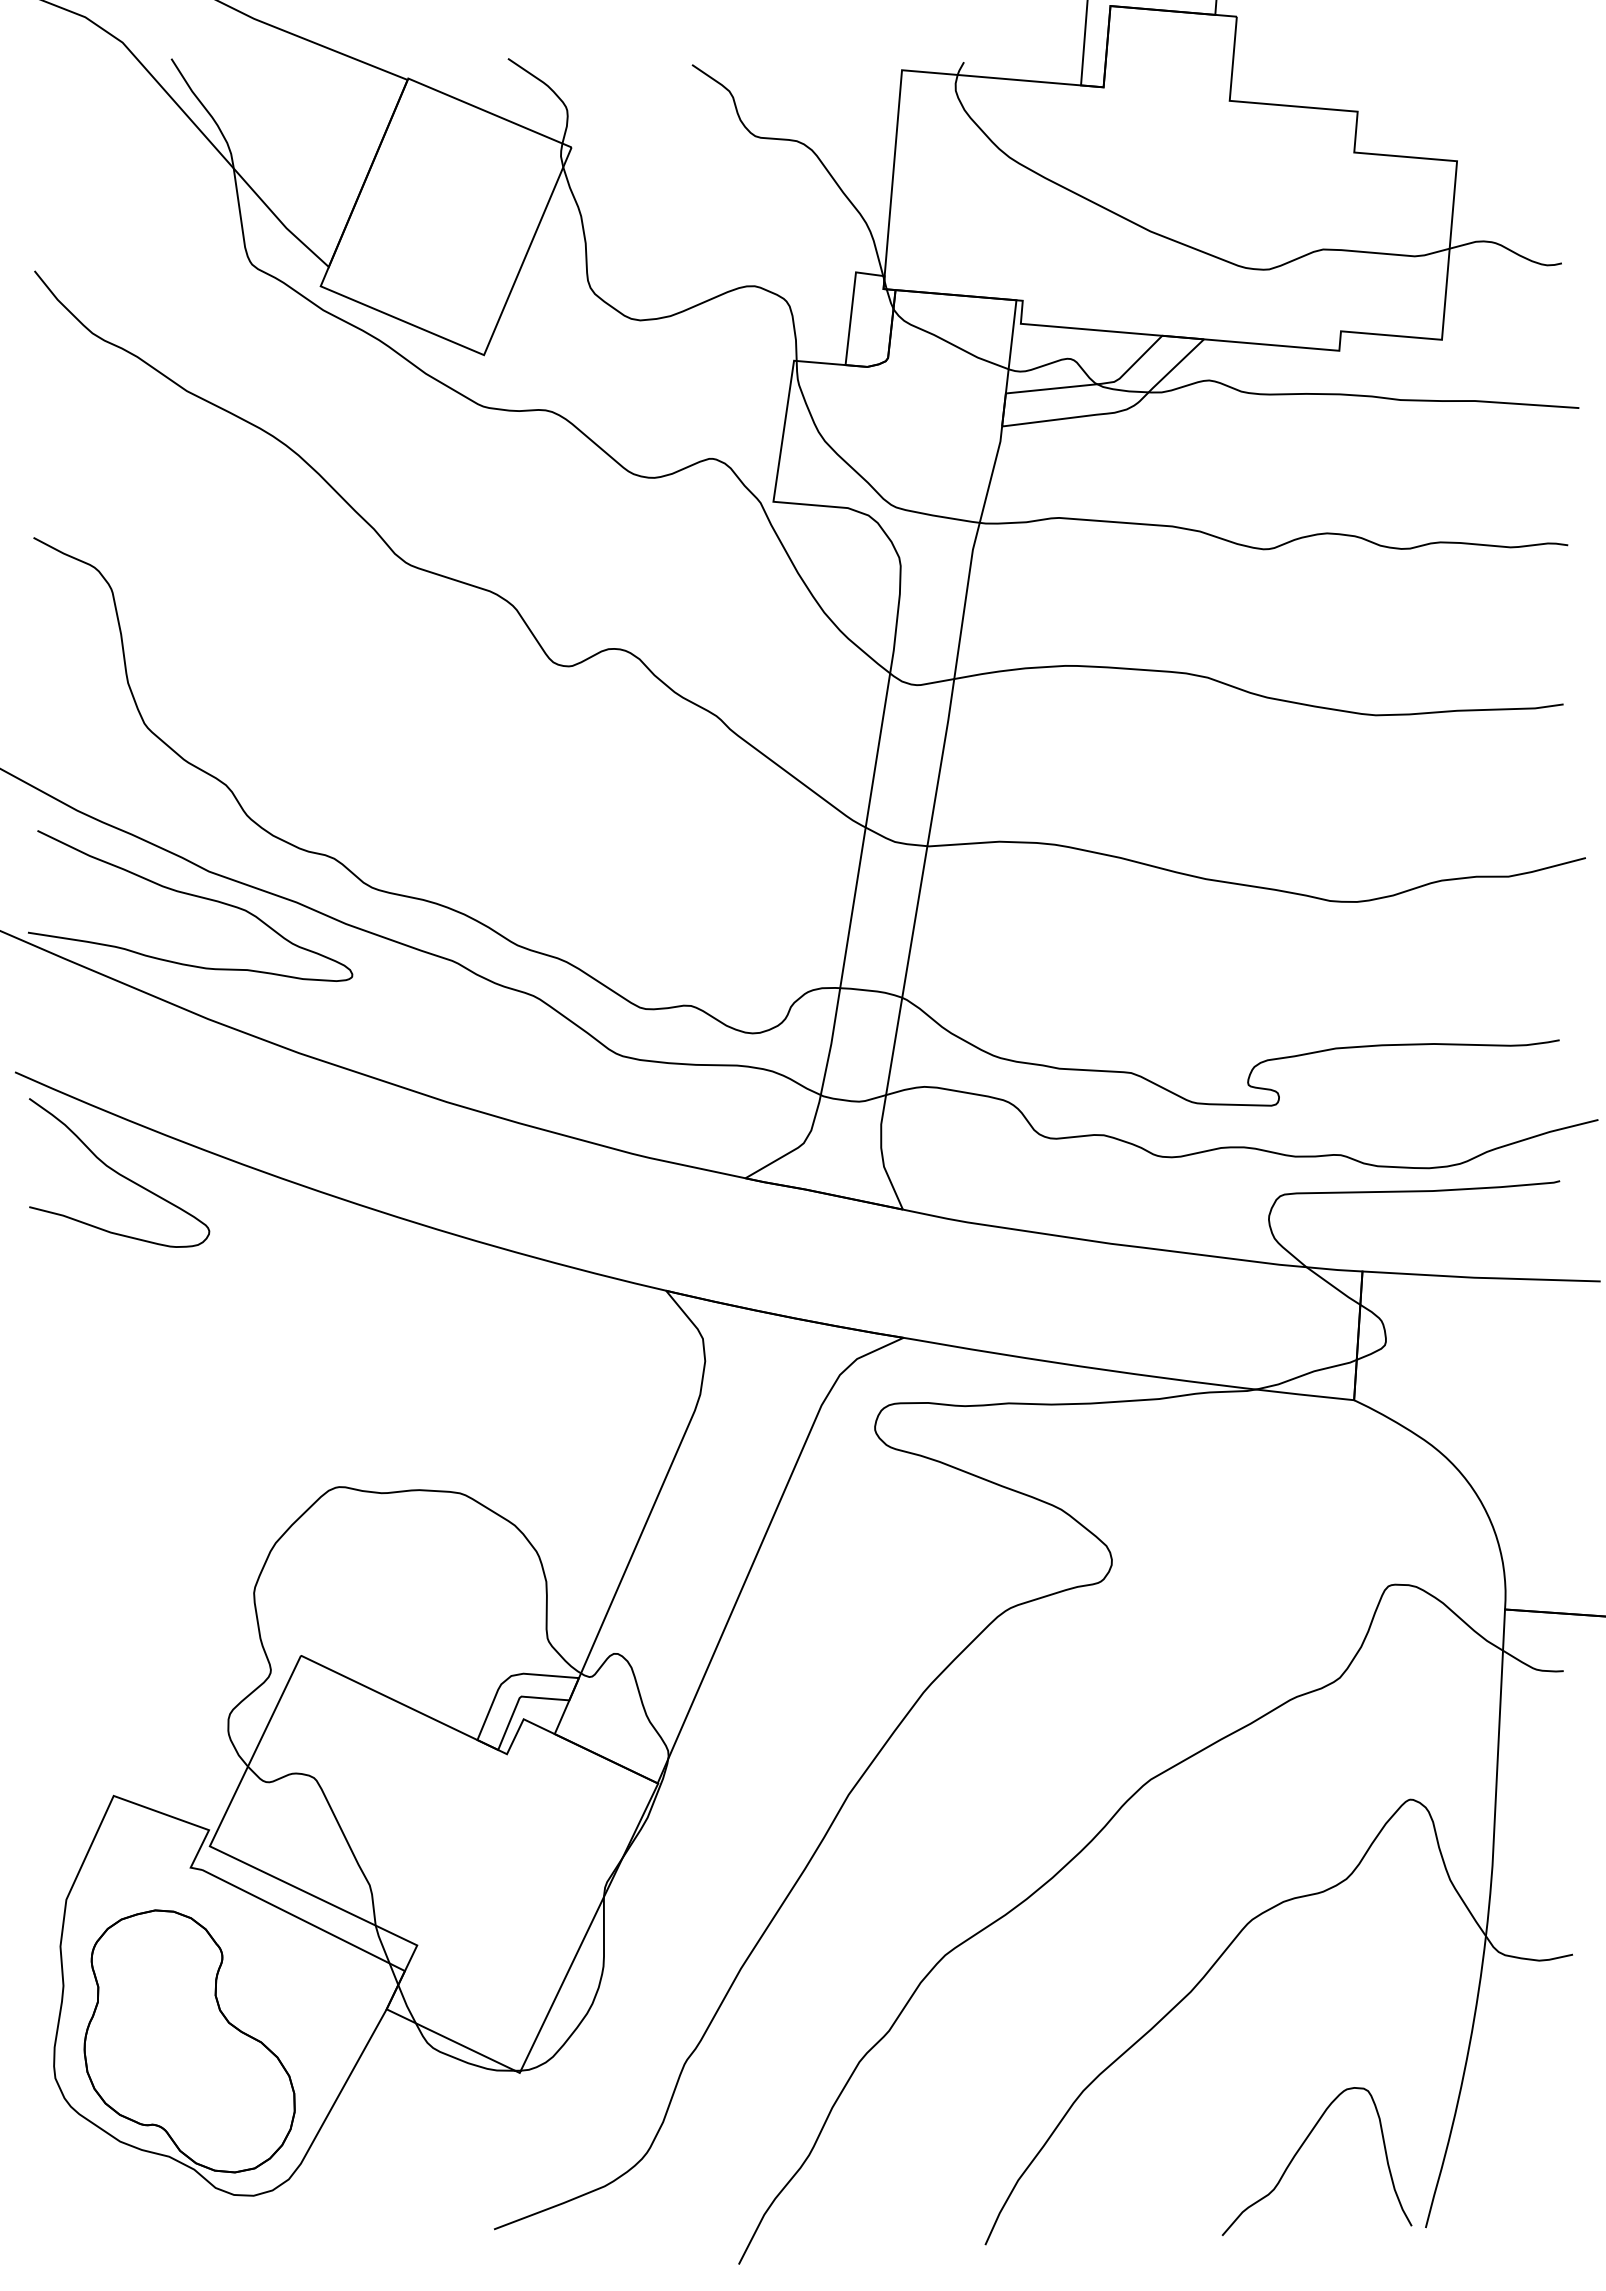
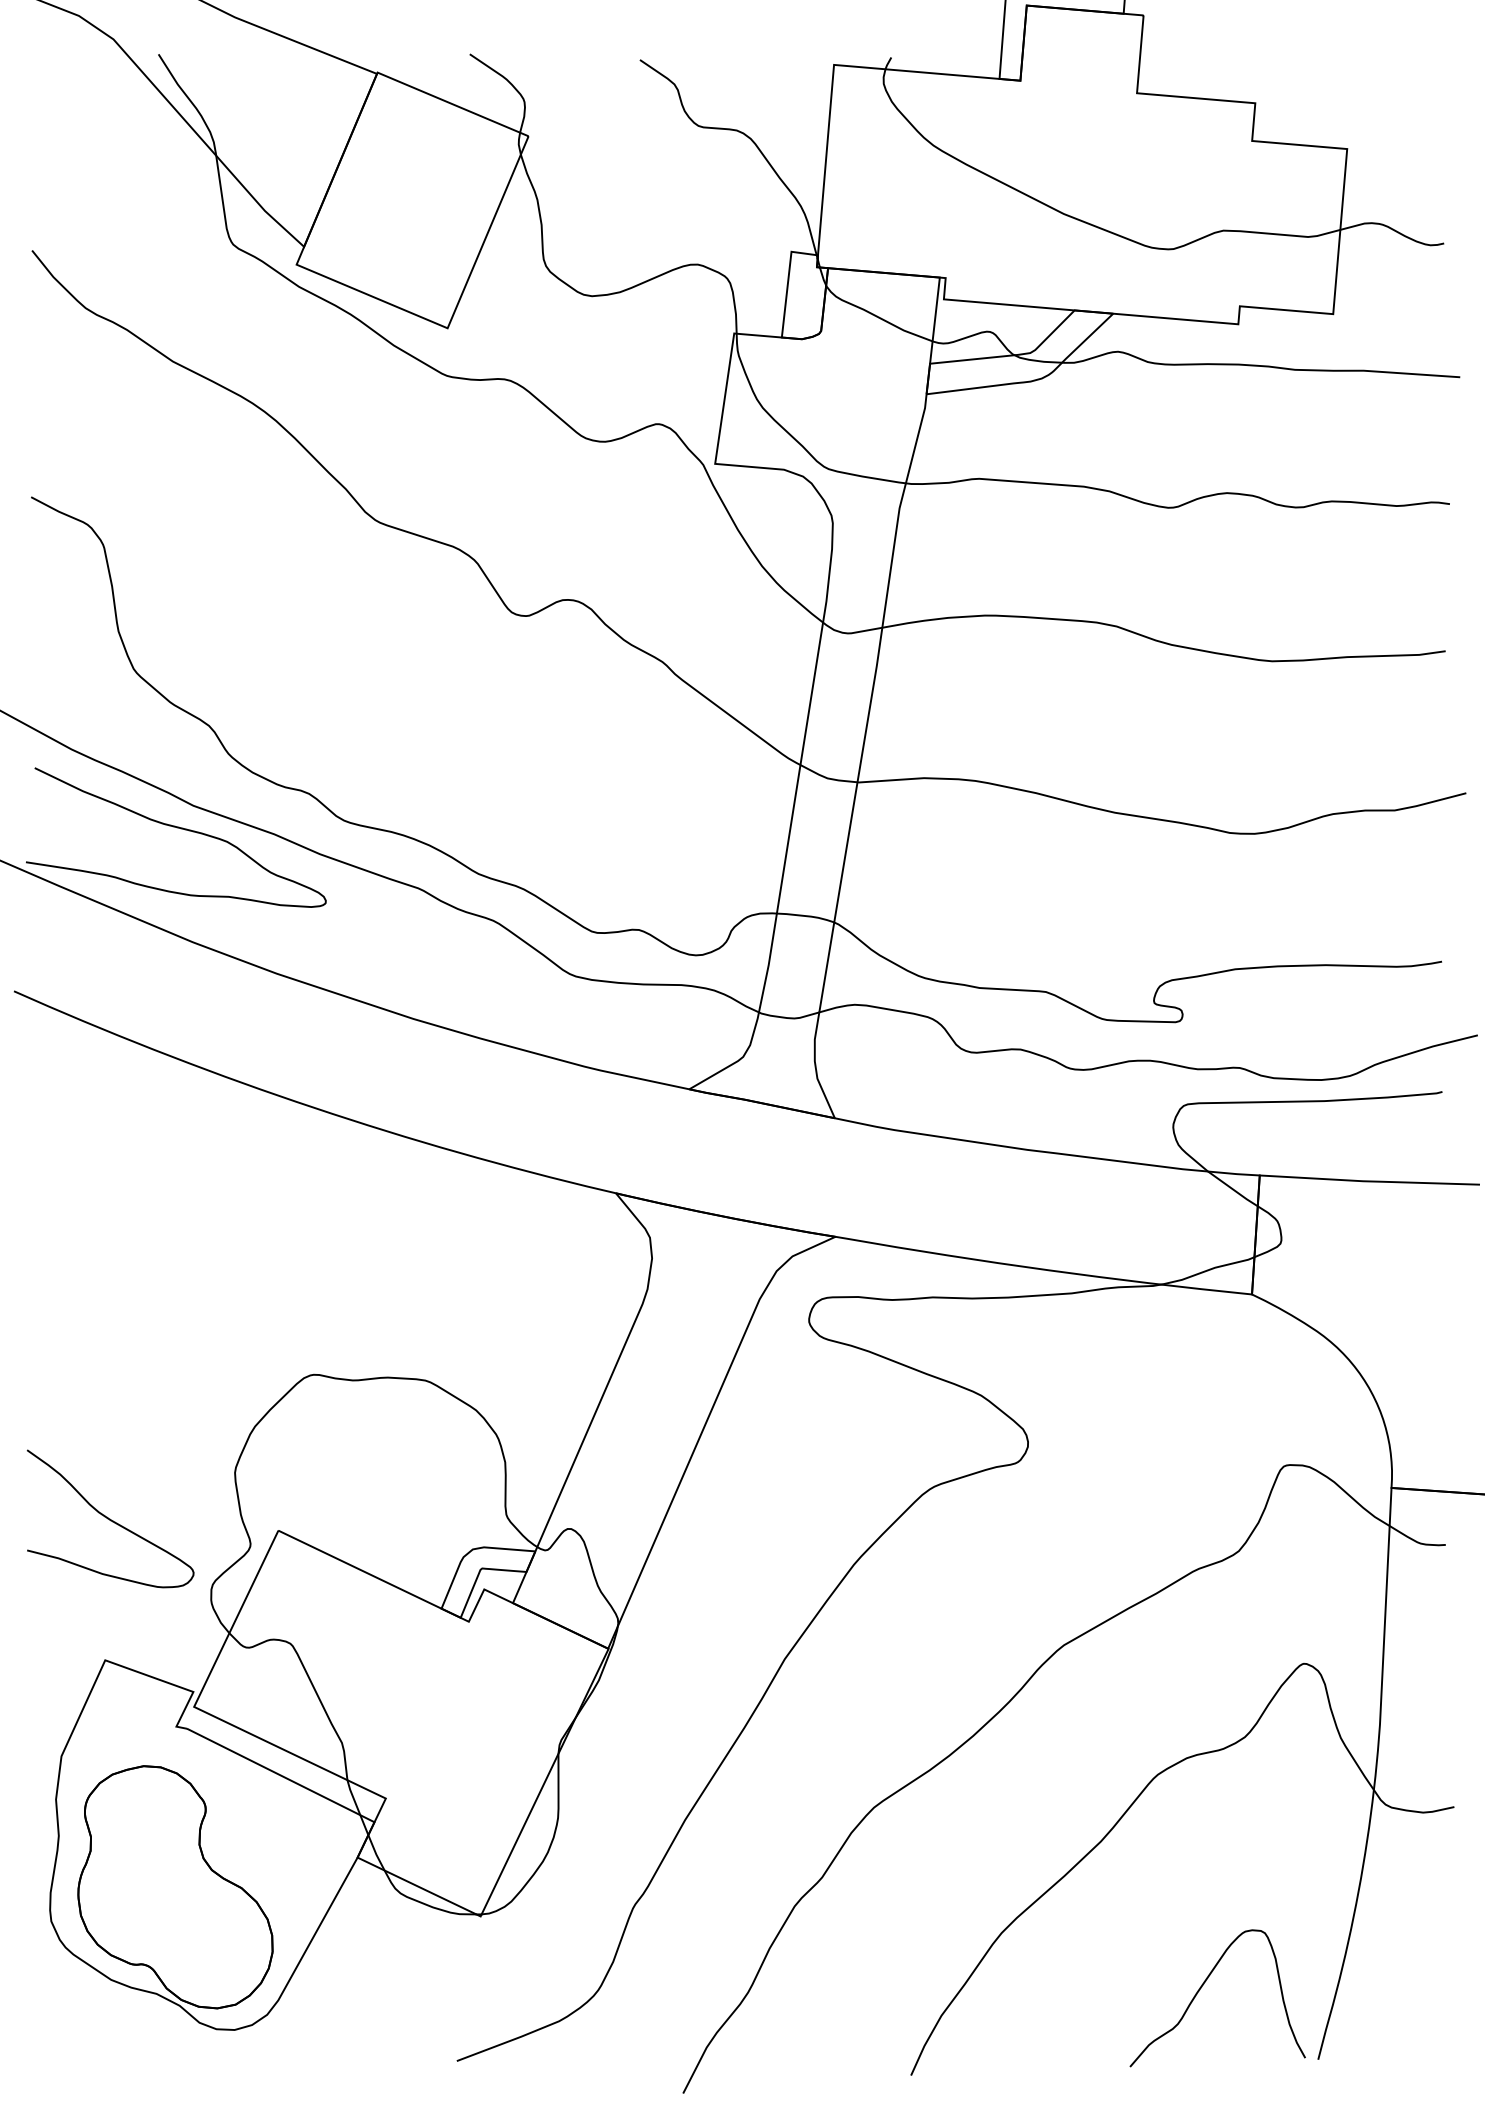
curve: (118, 1172) -> (109, 1518), moved

